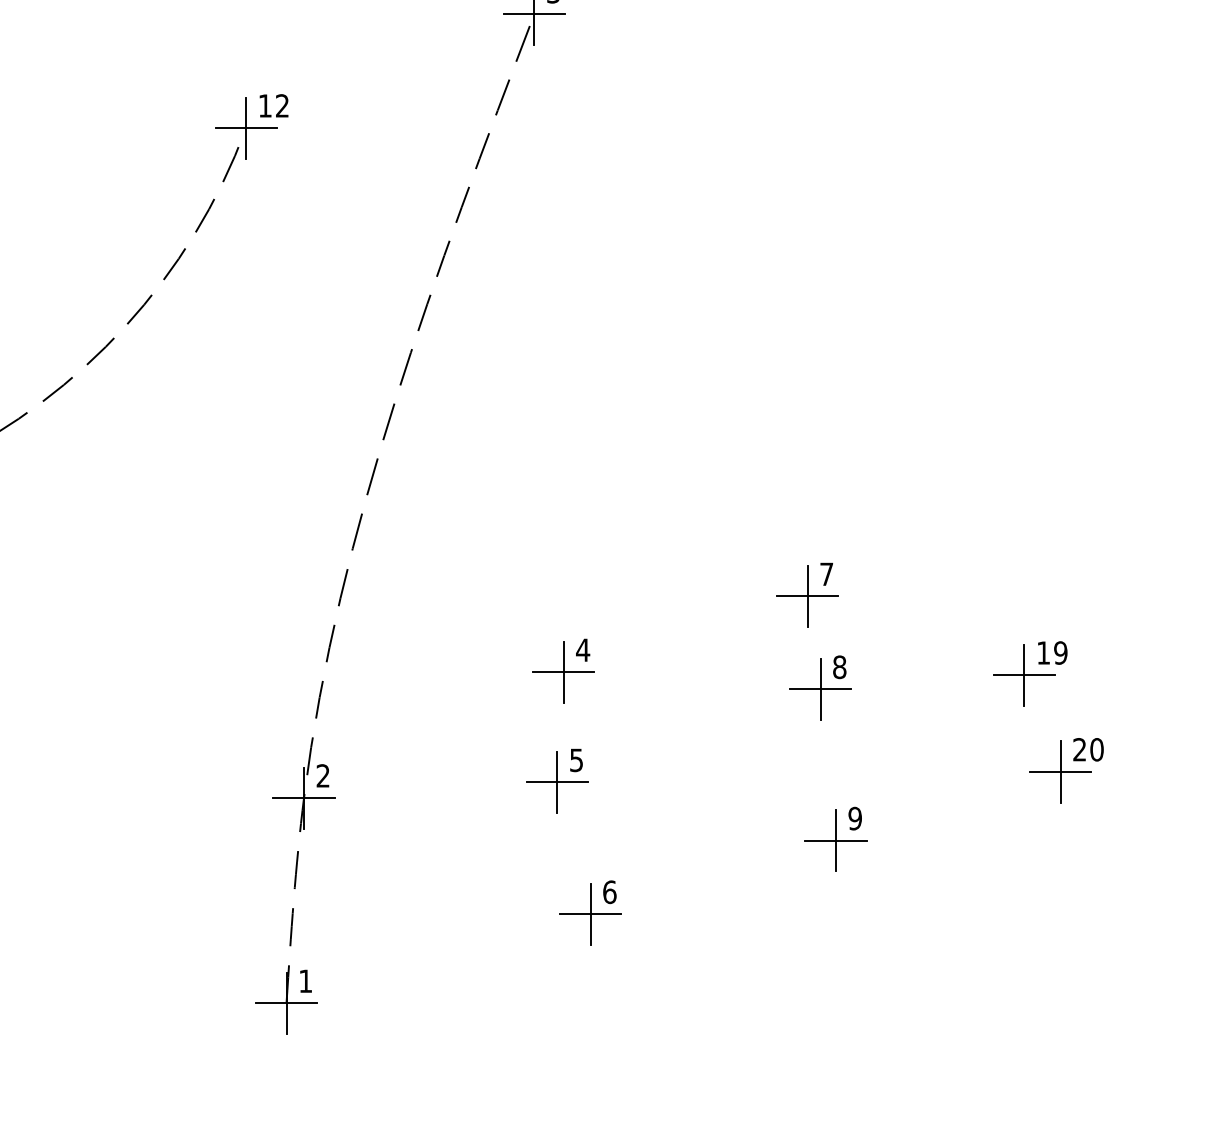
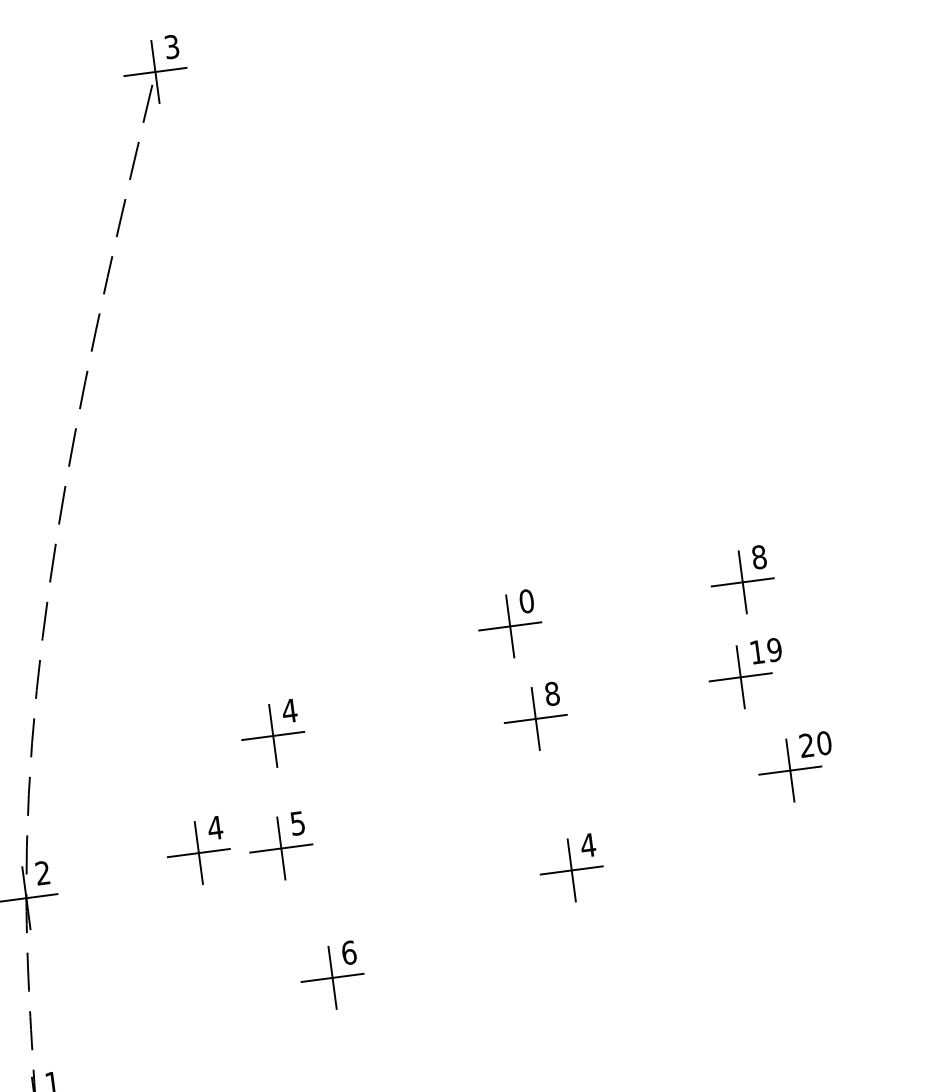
text: (826, 574) -> (526, 601), 7 -> 0
part: (1038, 583) -> (742, 582), added
part: (476, 776) -> (198, 853), added
text: (855, 818) -> (588, 845), 9 -> 4

